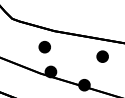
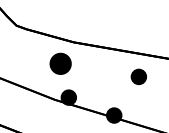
part: (44, 47) -> (60, 64), size x1.4

